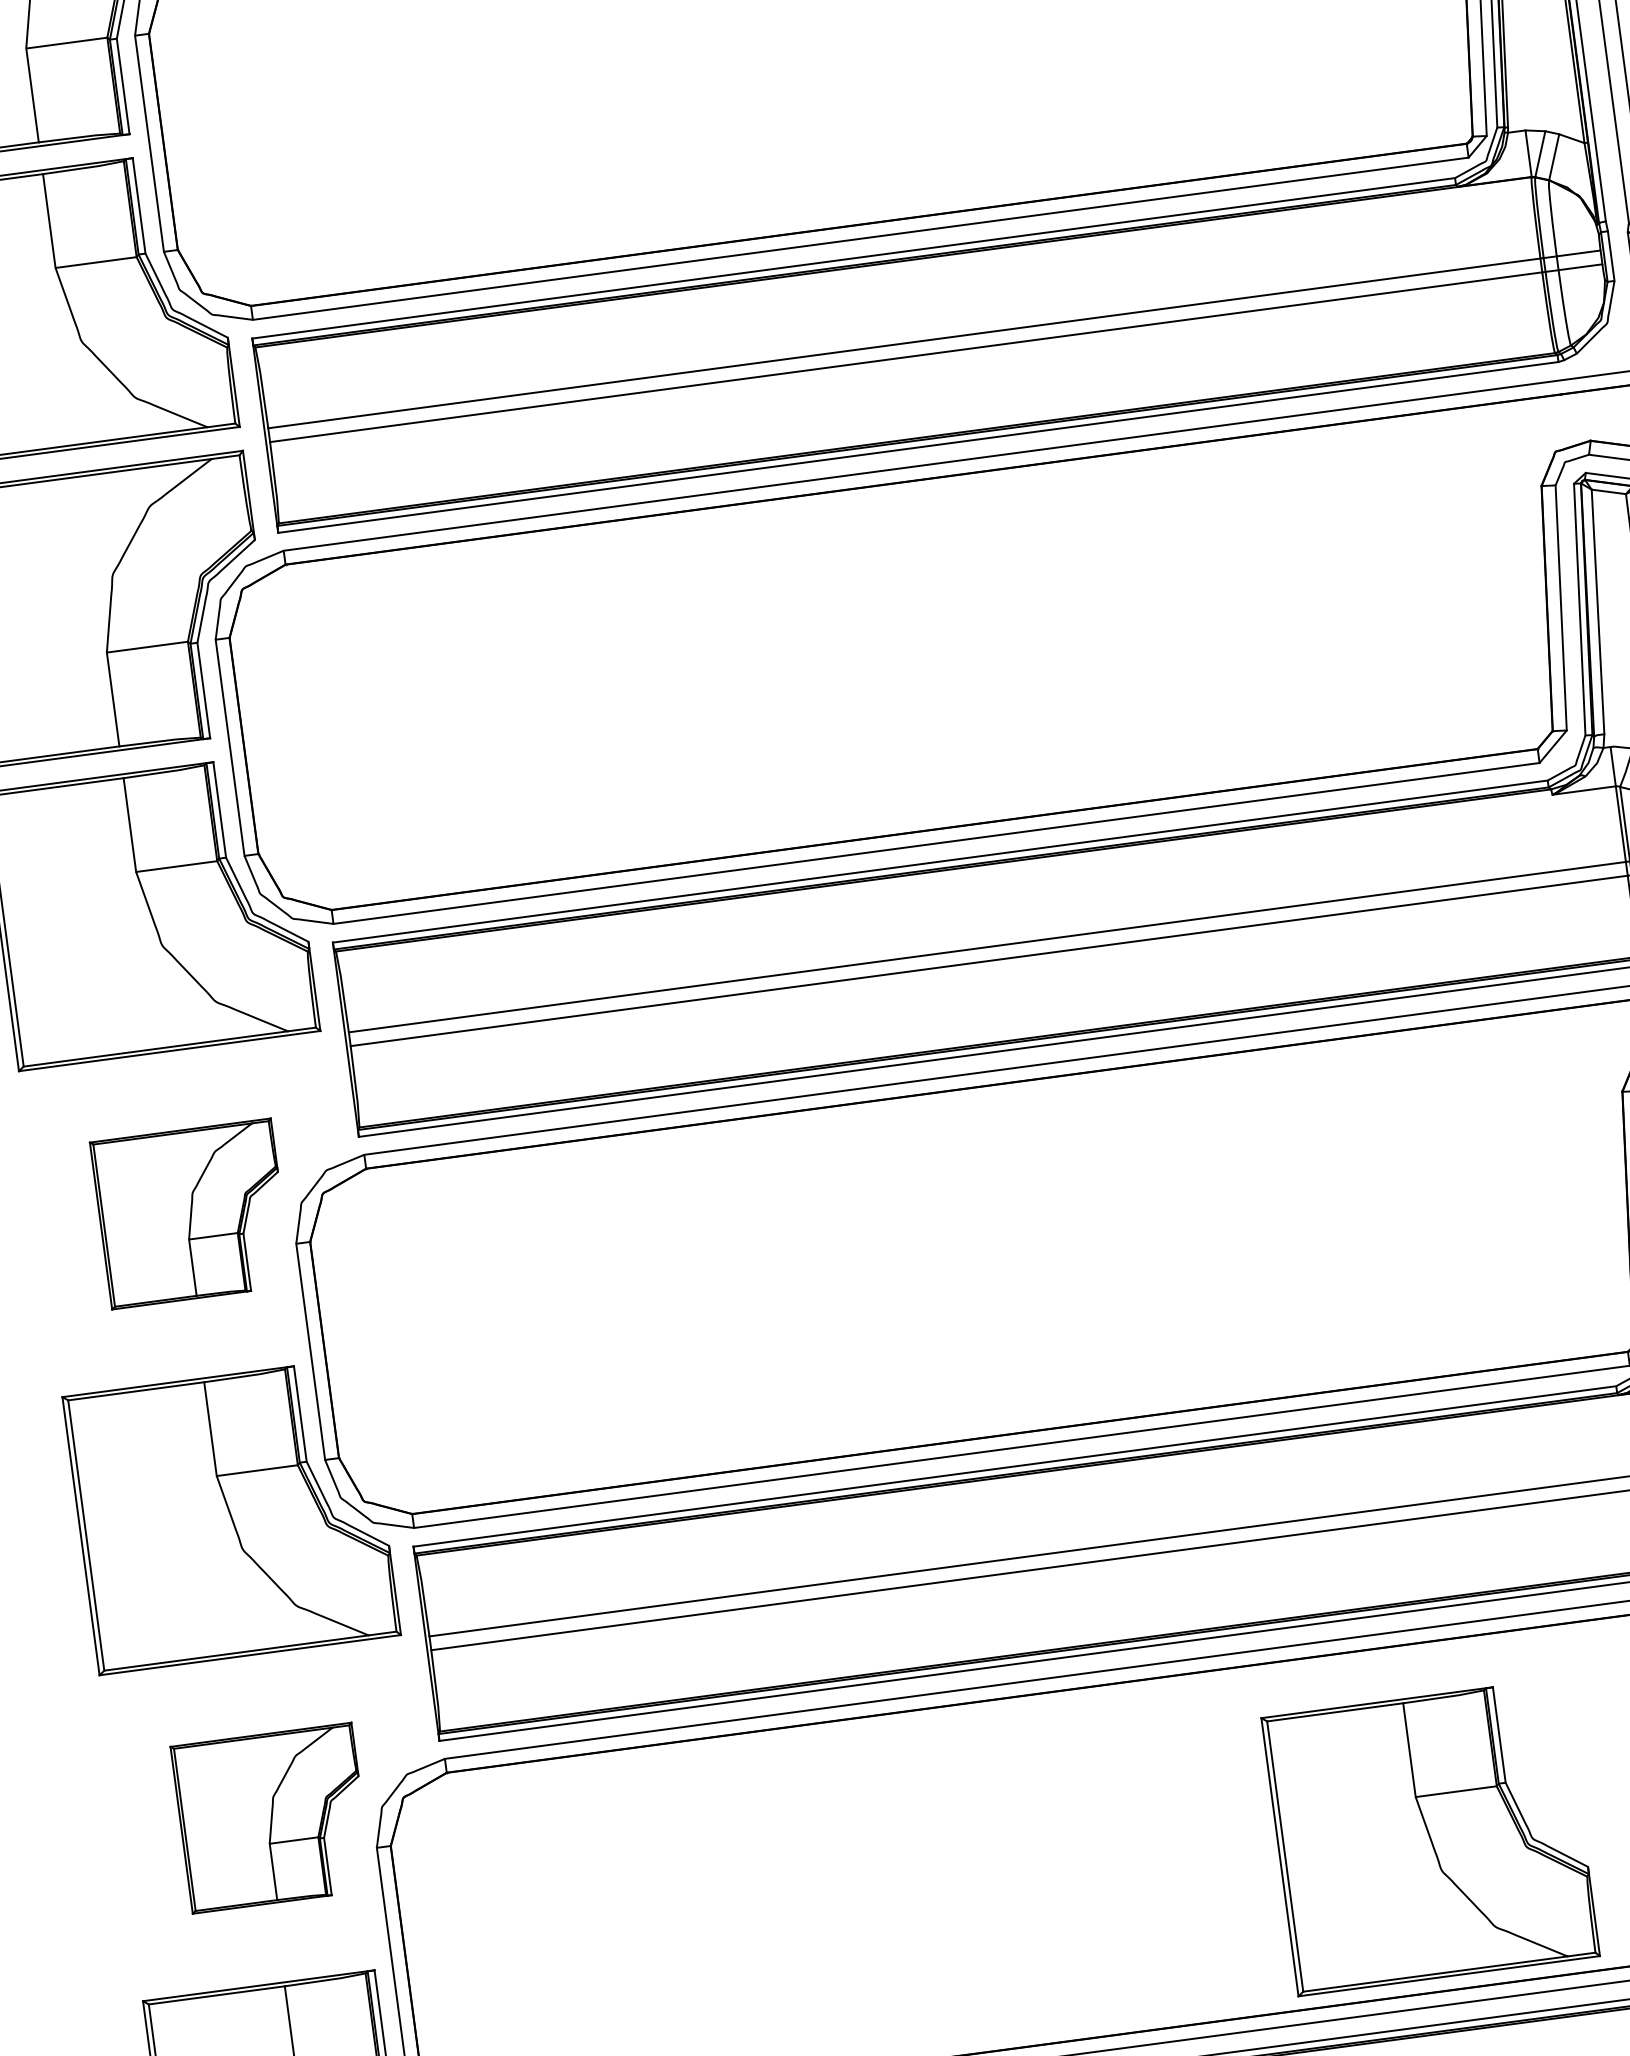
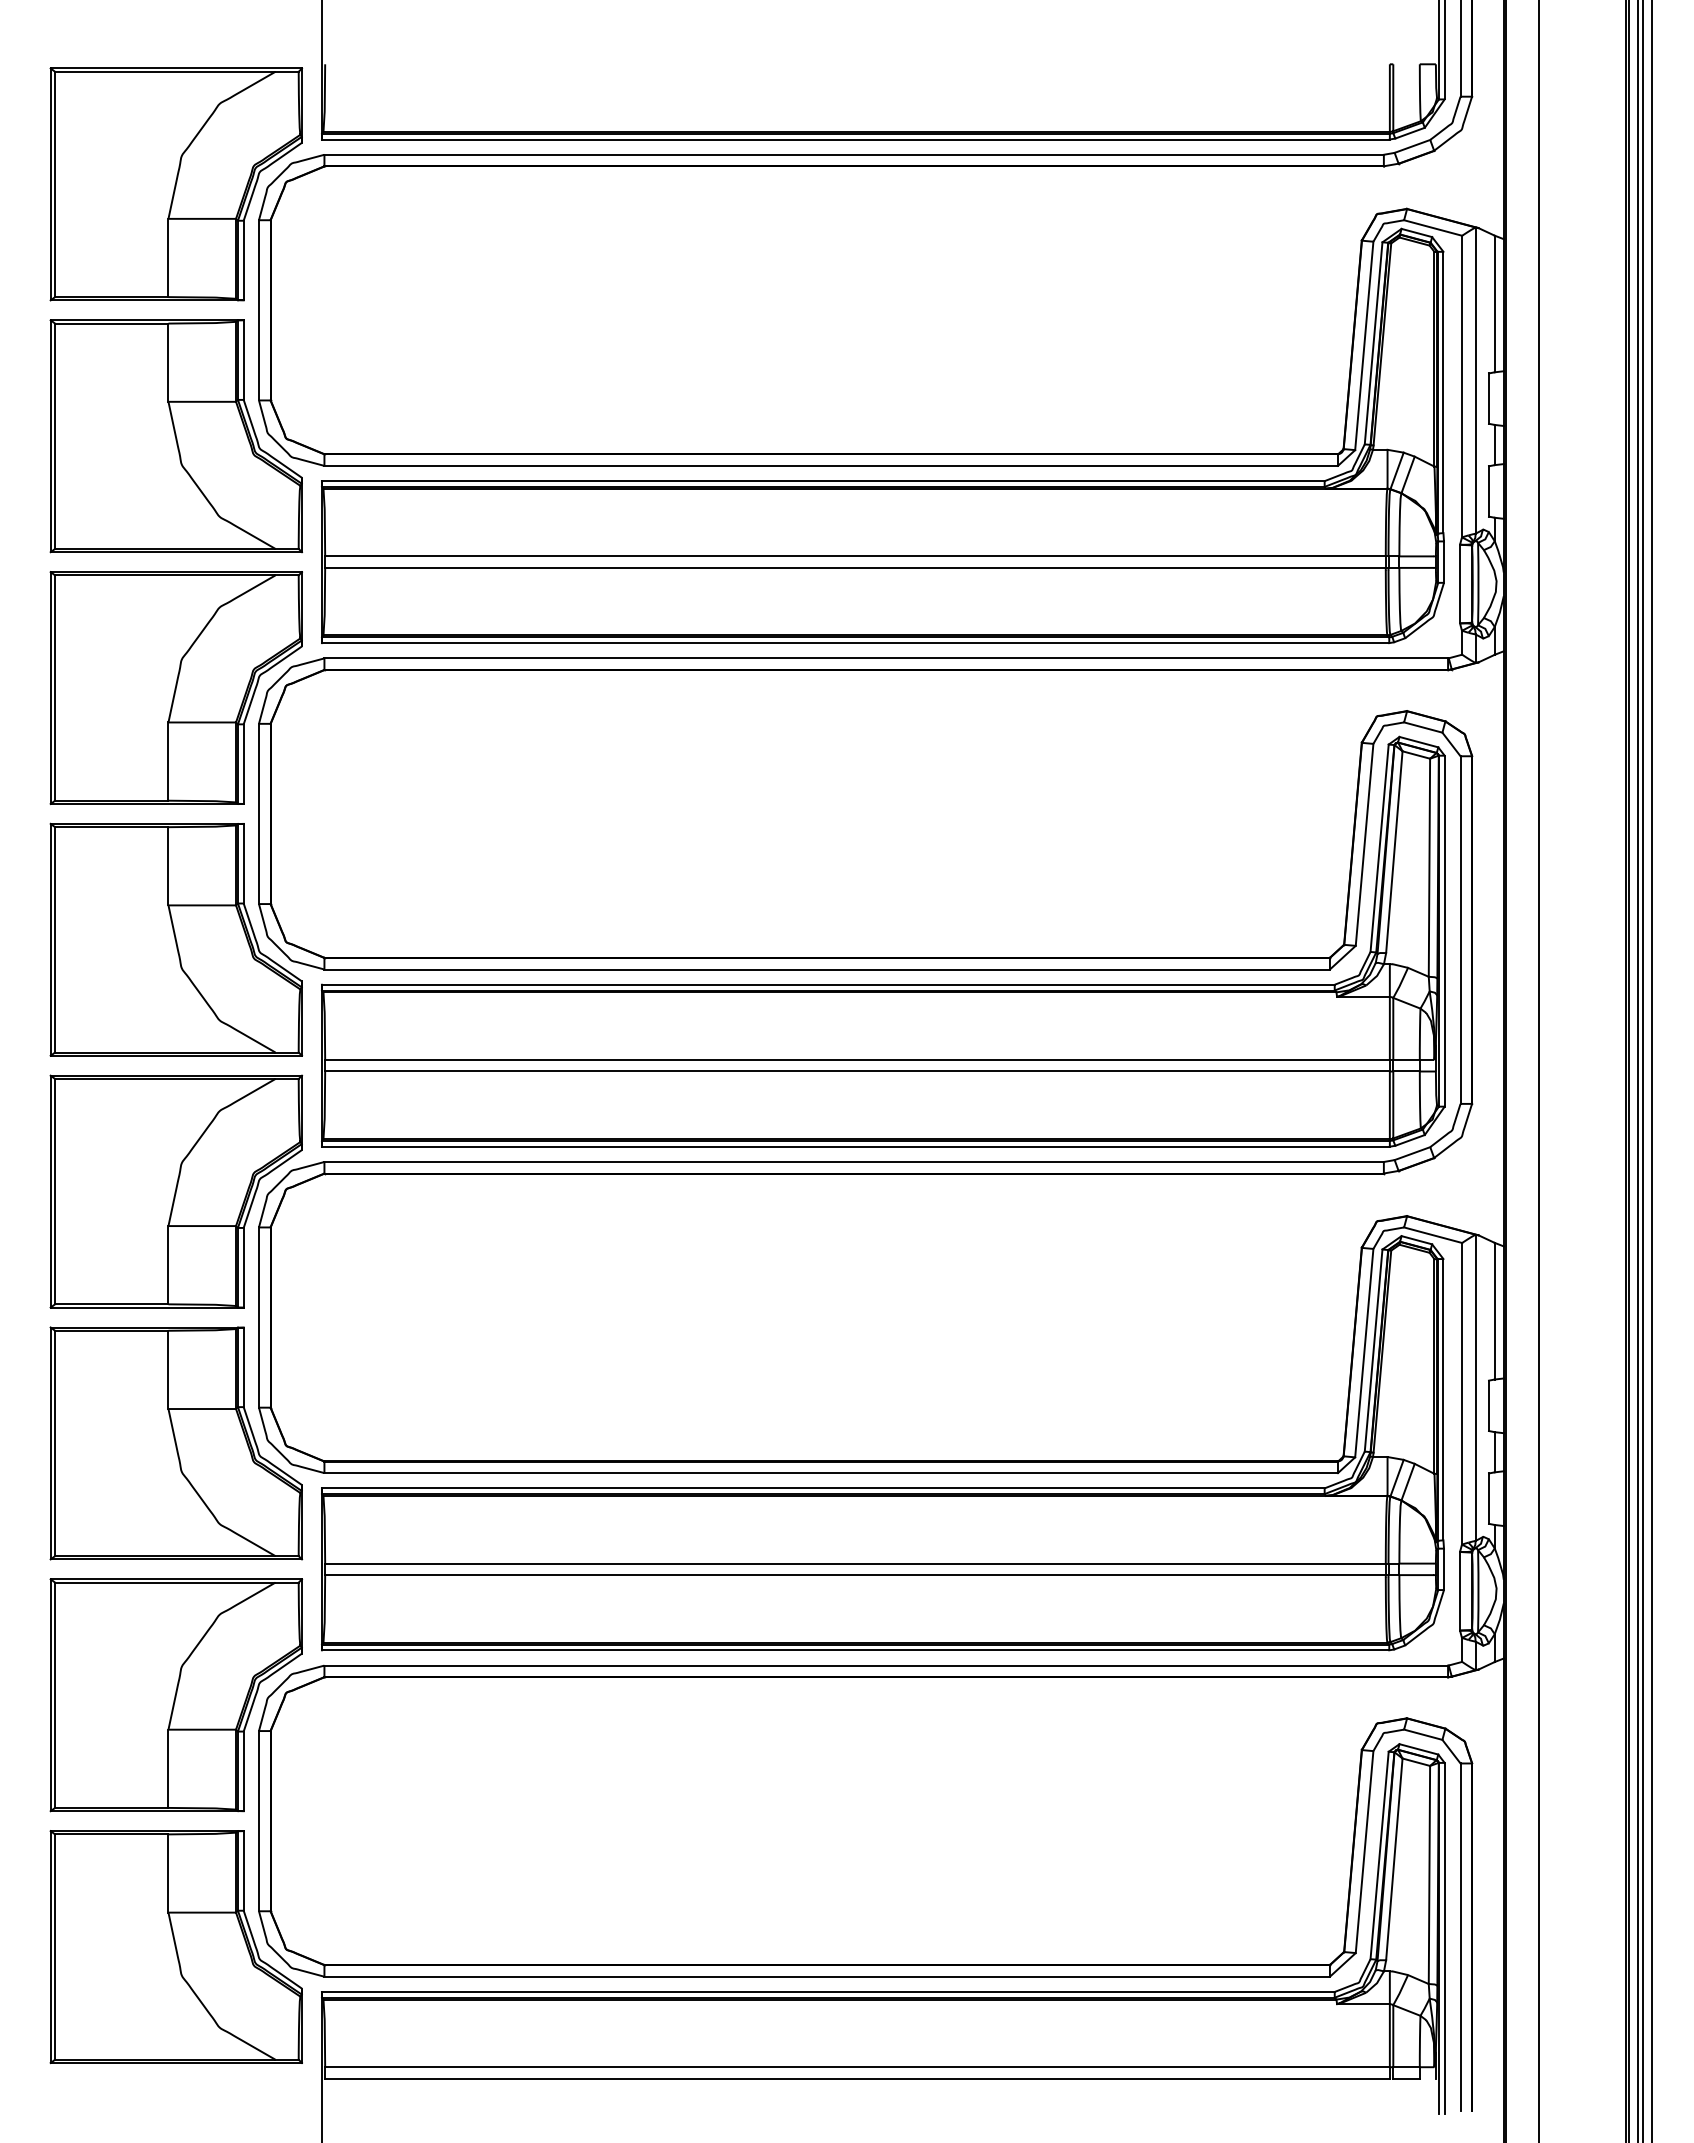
part: (191, 1213) -> (176, 1191), size x1.67
part: (272, 1818) -> (176, 1695), size x1.67
part: (1430, 1837) -> (1123, 1837), removed

